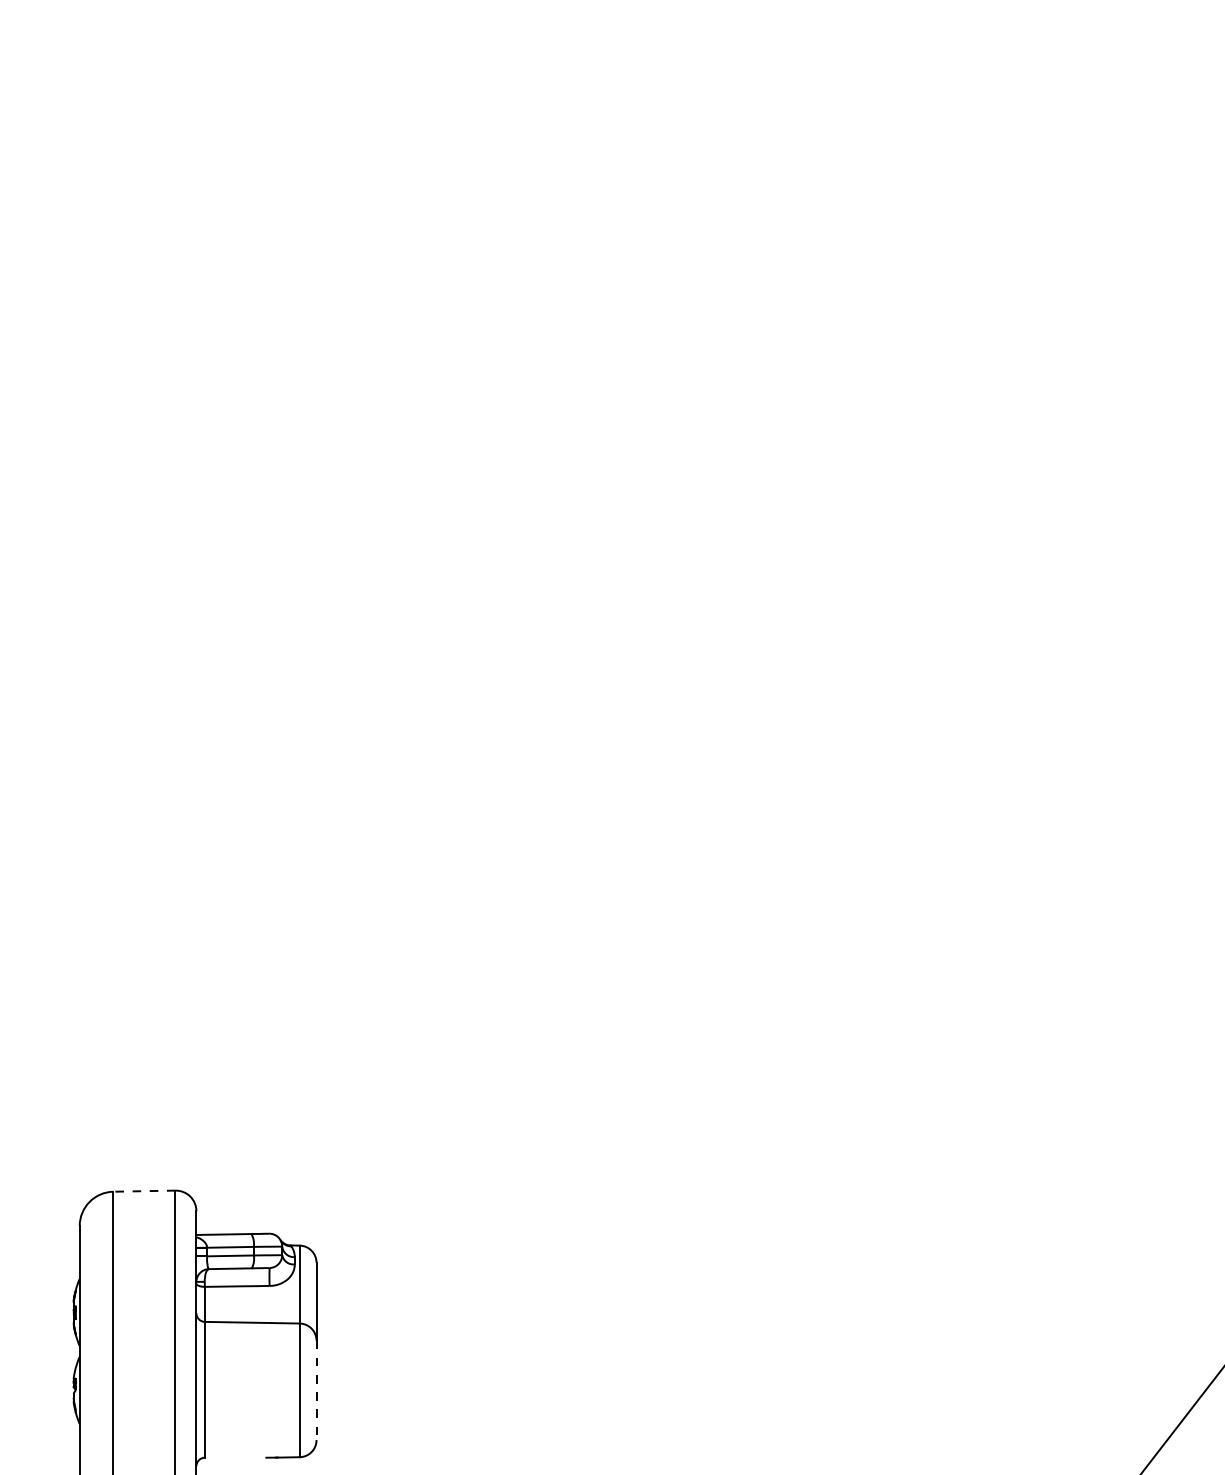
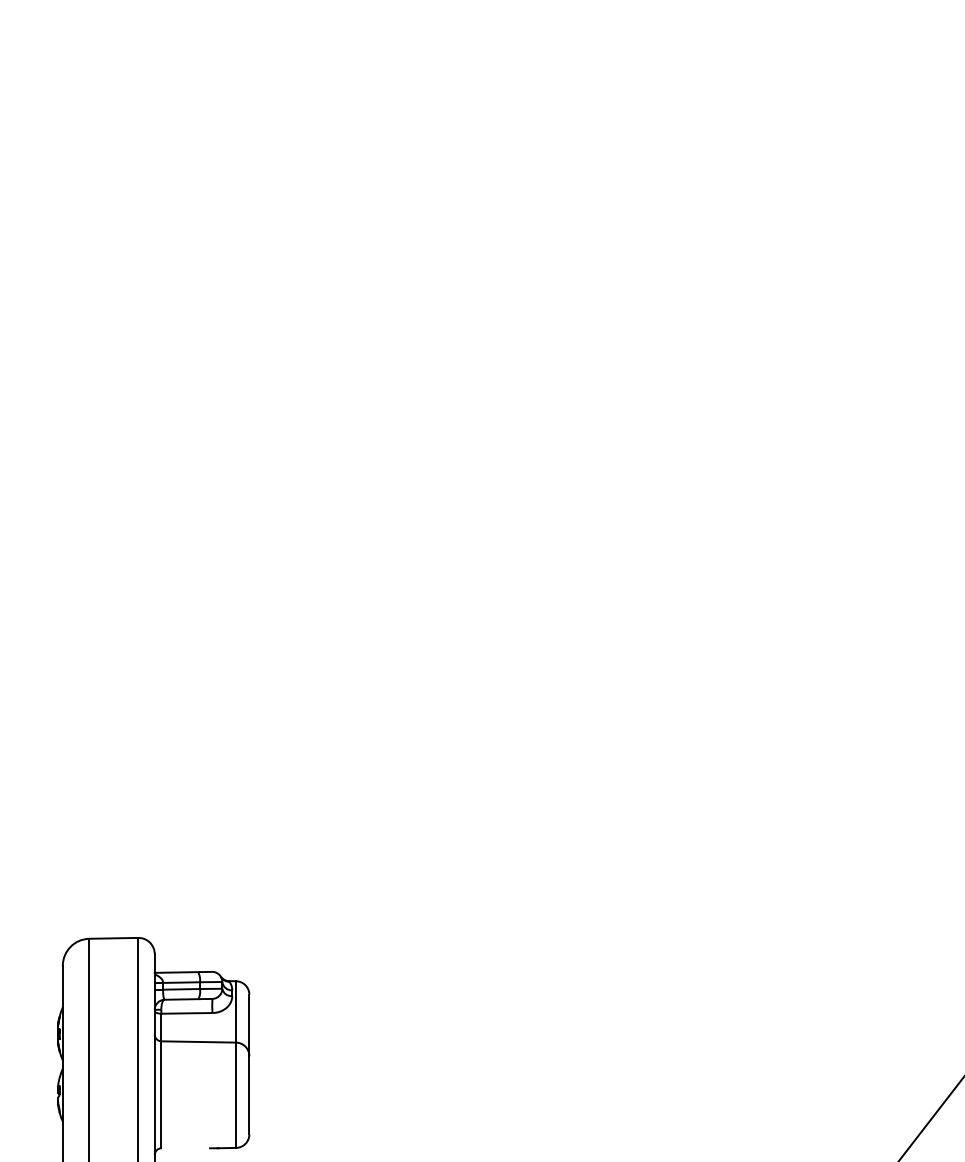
line: (143, 1191) -> (113, 938), dashed -> solid
line: (316, 1390) -> (249, 1095), dashed -> solid

